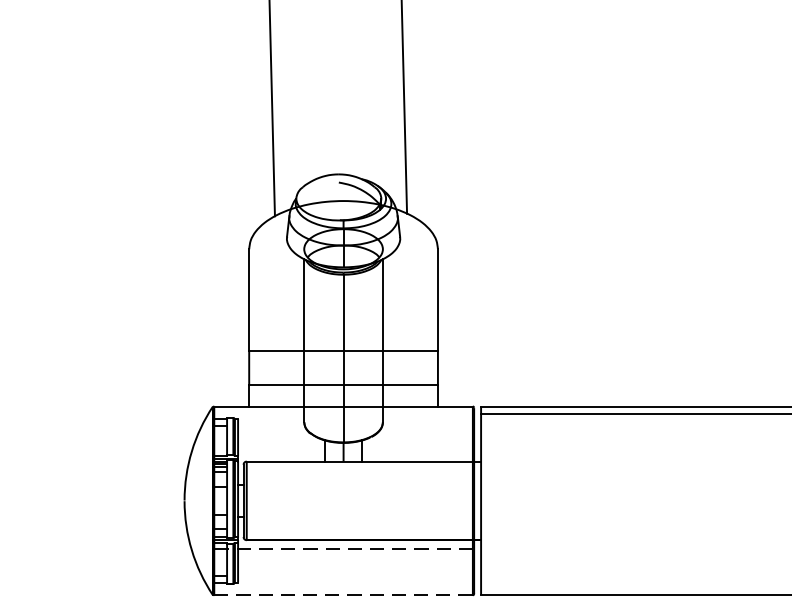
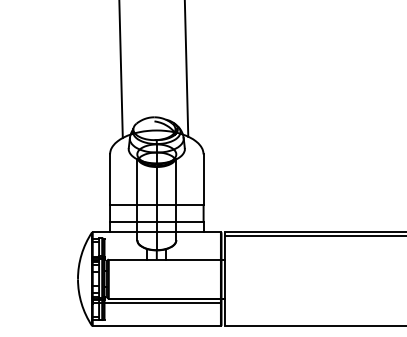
line: (342, 550) -> (156, 303), dashed -> solid
line: (344, 594) -> (157, 325), dashed -> solid

